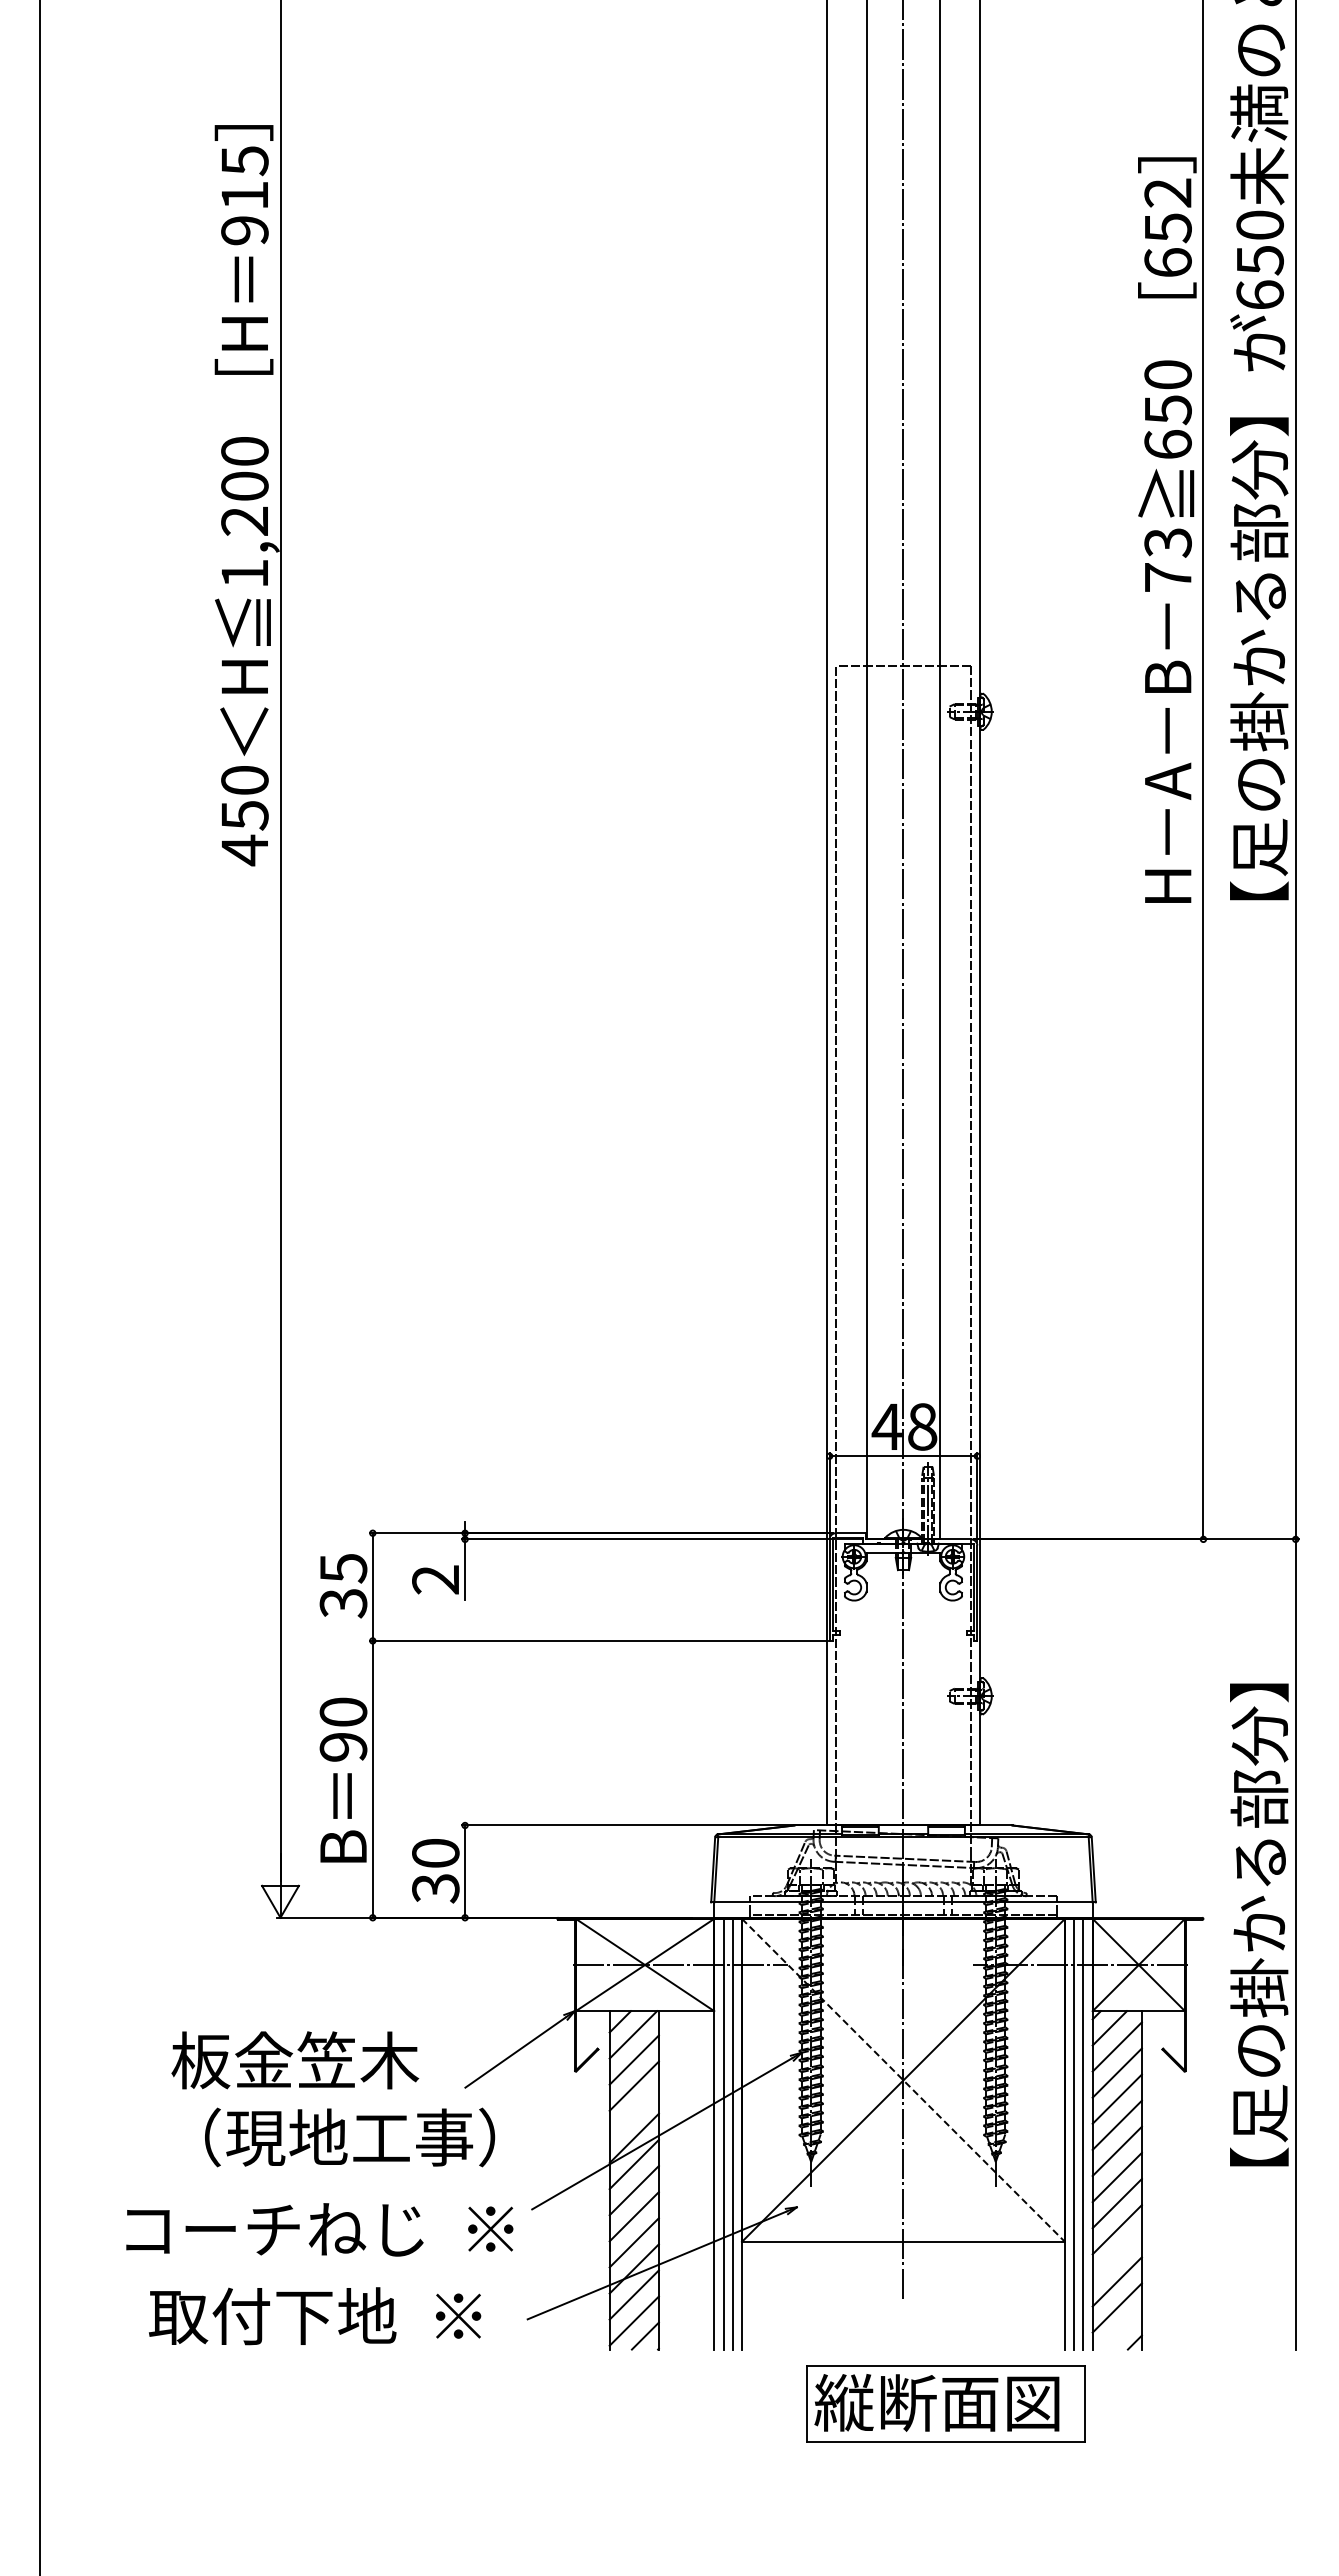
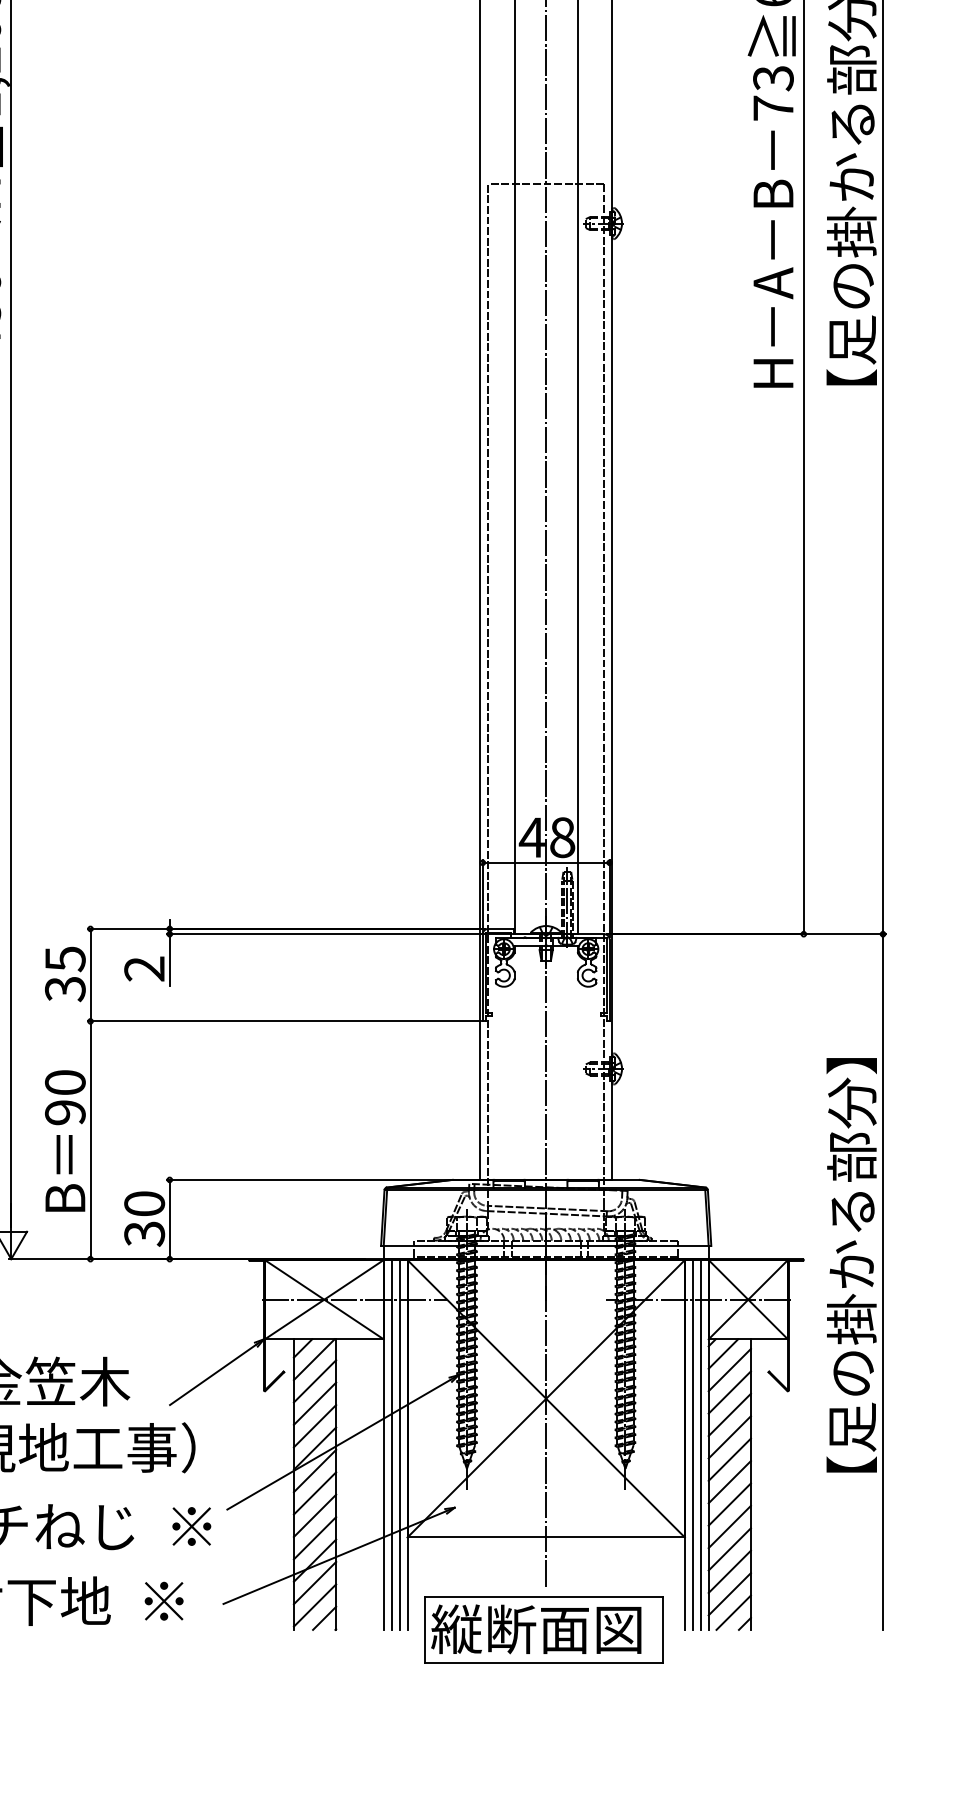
line: (903, 2080) -> (546, 1398), dashed -> solid
line: (633, 2111) -> (314, 1425), added
line: (1116, 2255) -> (729, 1549), added
line: (1121, 2329) -> (733, 1612), added
part: (945, 2403) -> (543, 1629), moved

